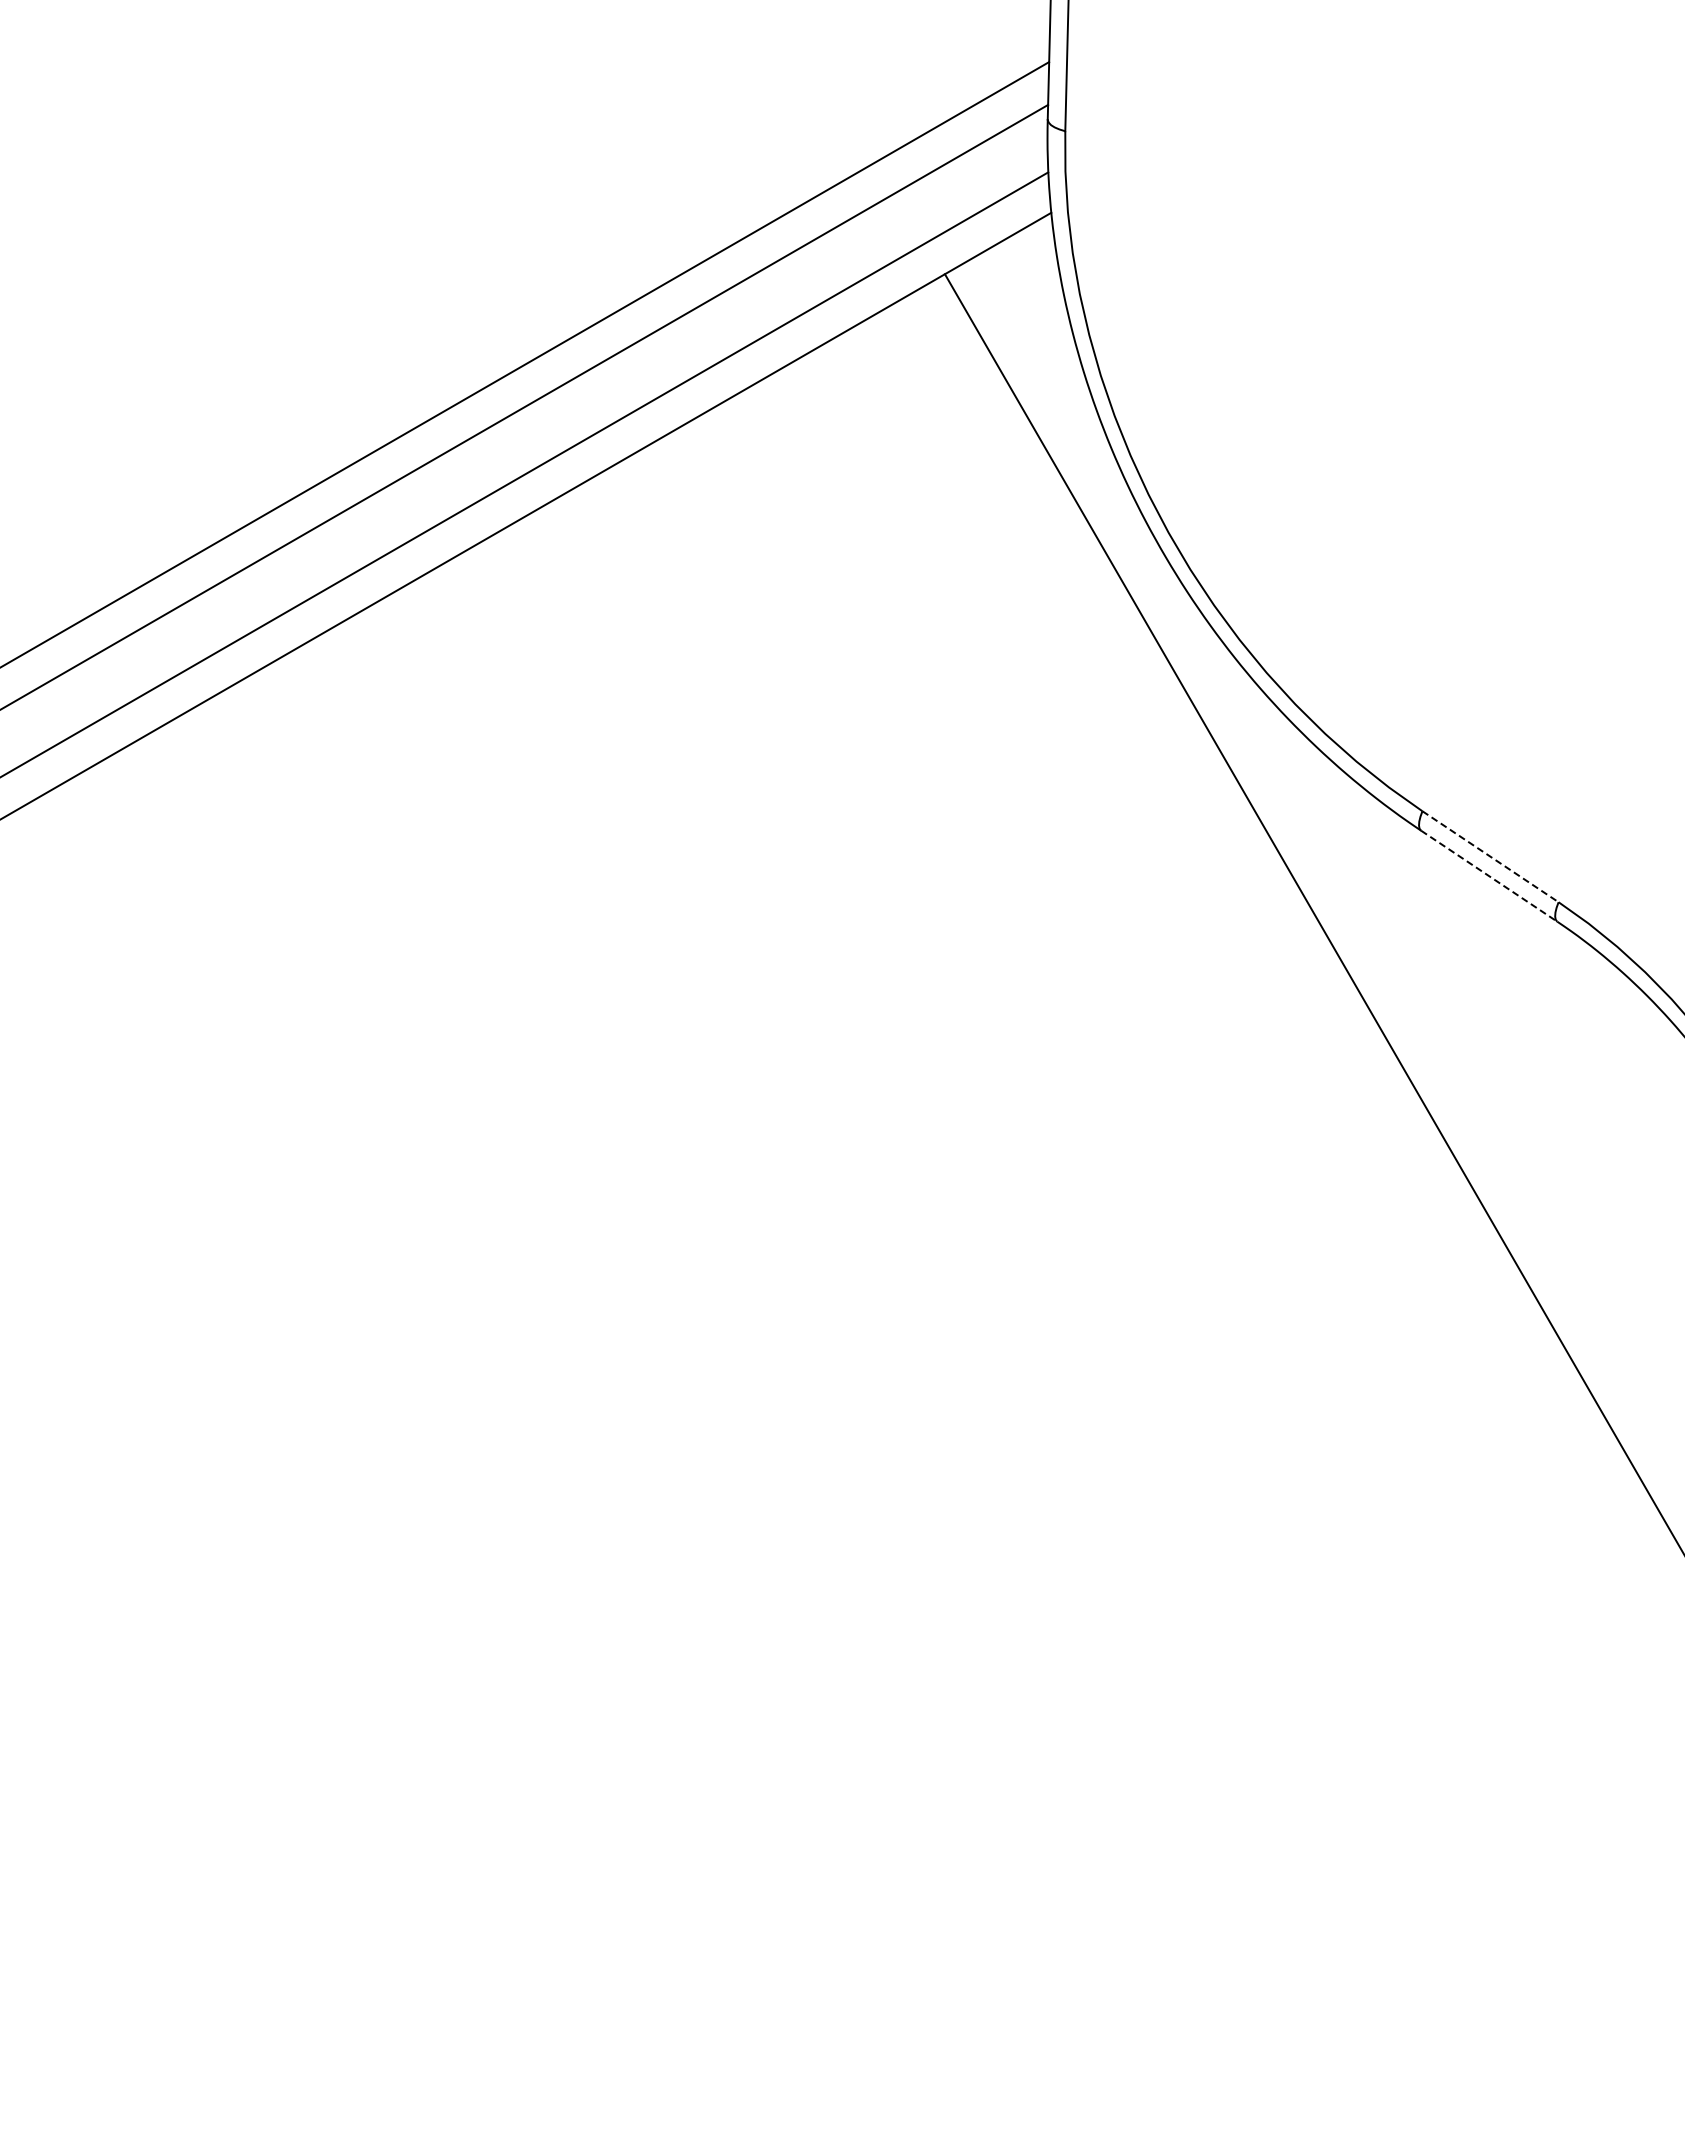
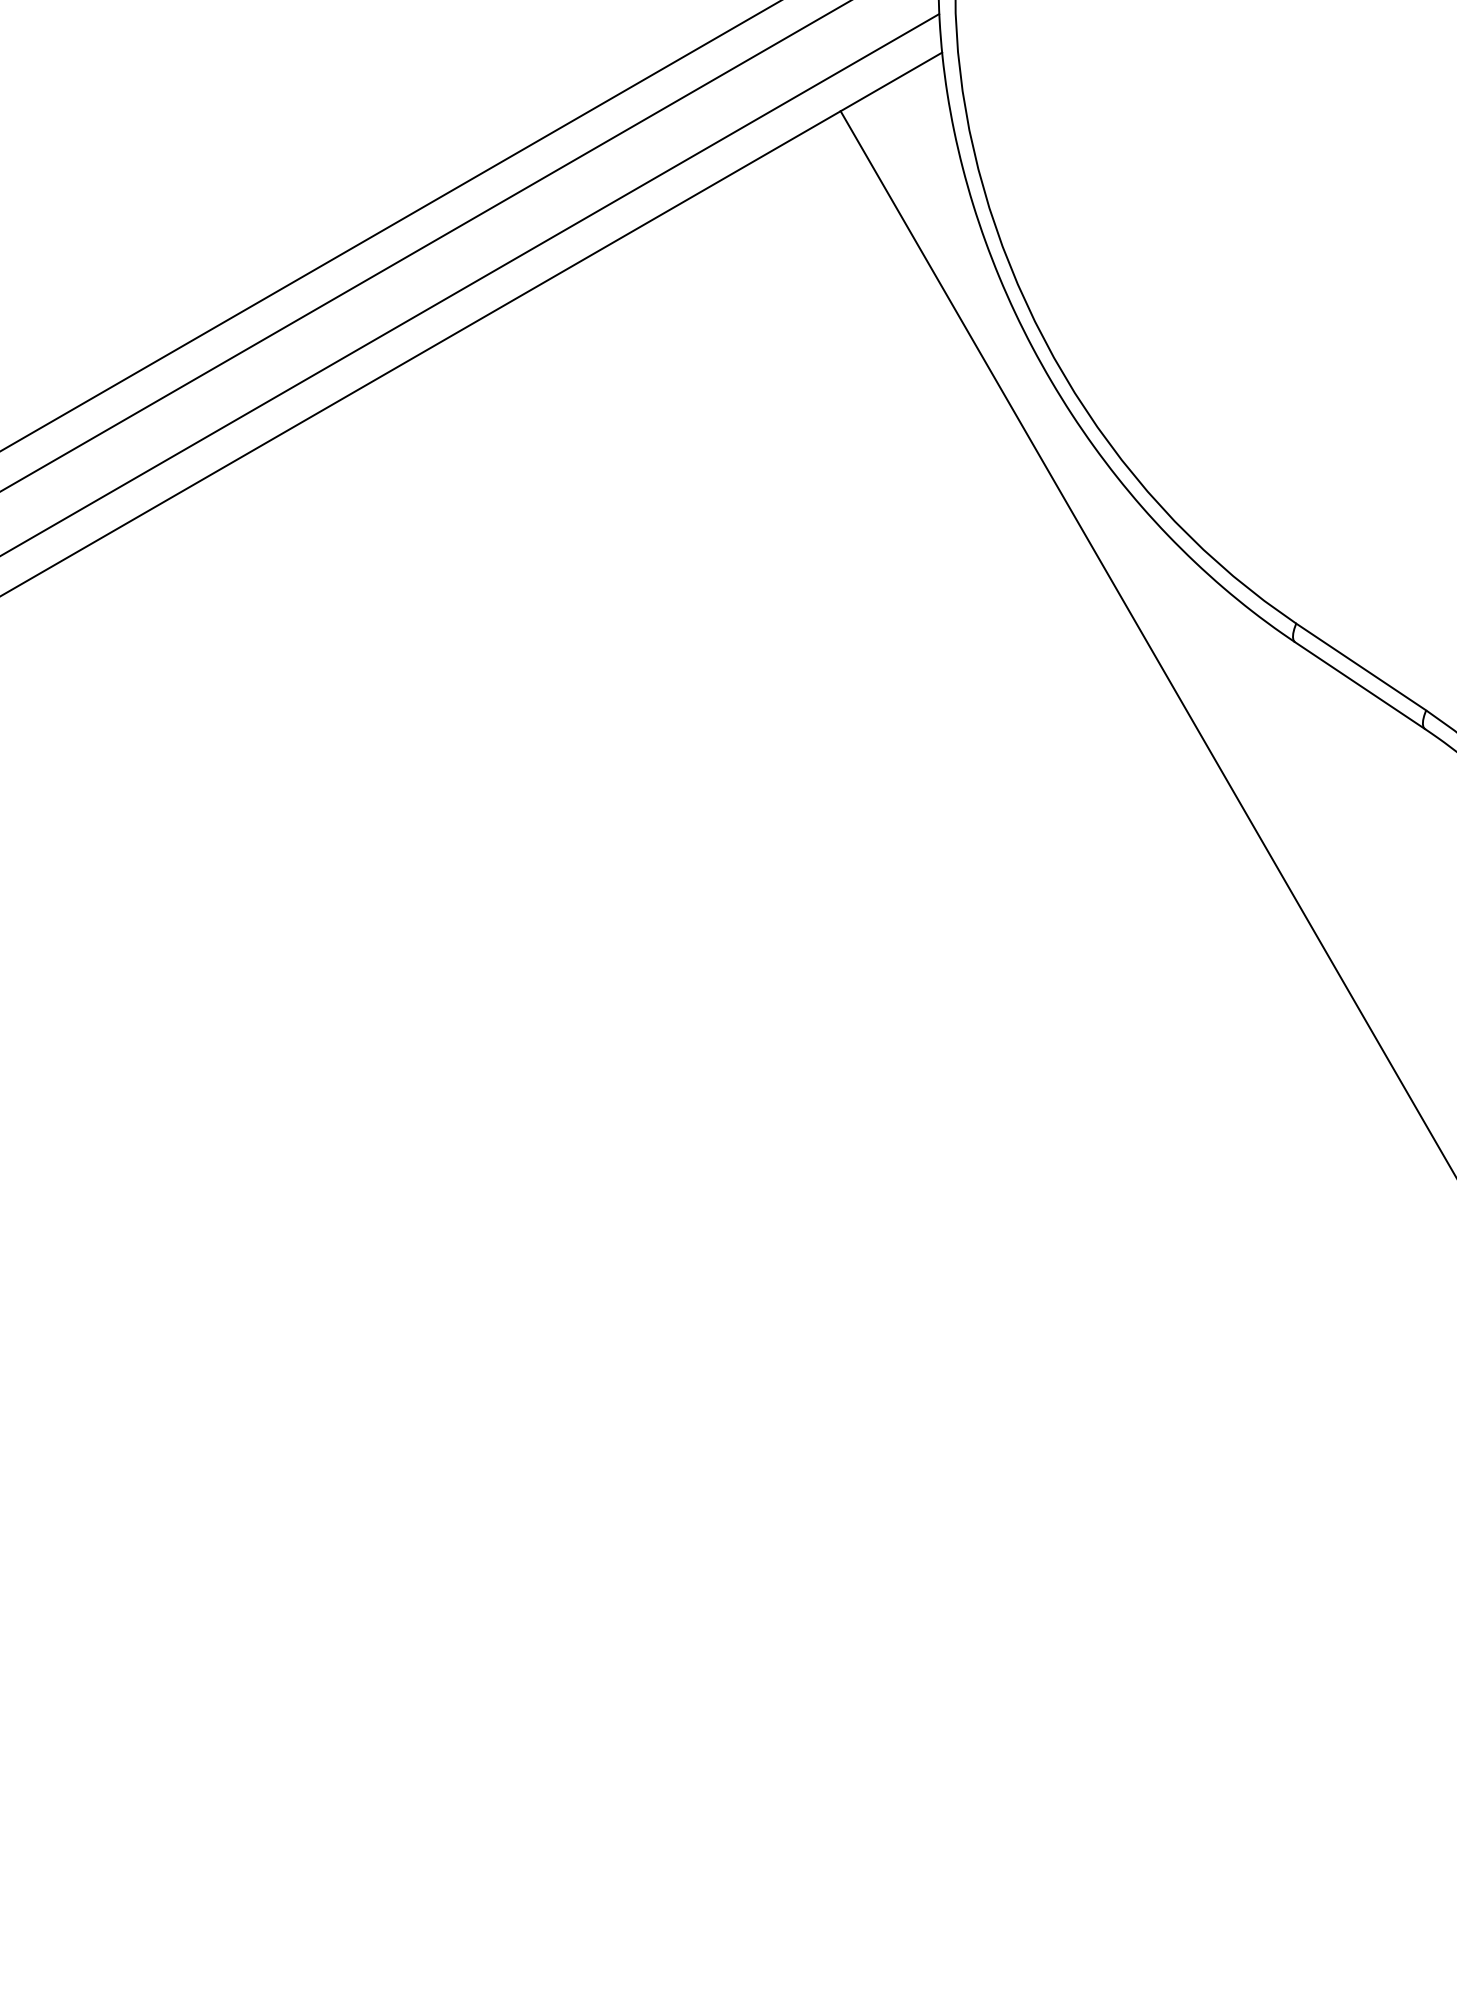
line: (1490, 856) -> (1361, 666), dashed -> solid
line: (1489, 876) -> (1360, 685), dashed -> solid

